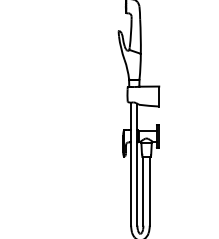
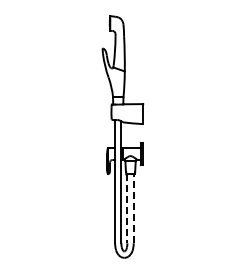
line: (149, 190) -> (133, 208), solid -> dashed
line: (143, 191) -> (127, 209), solid -> dashed

